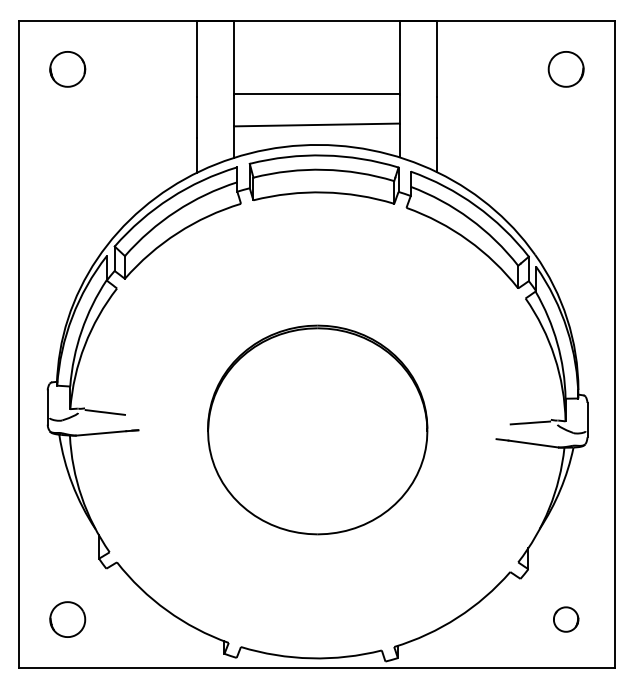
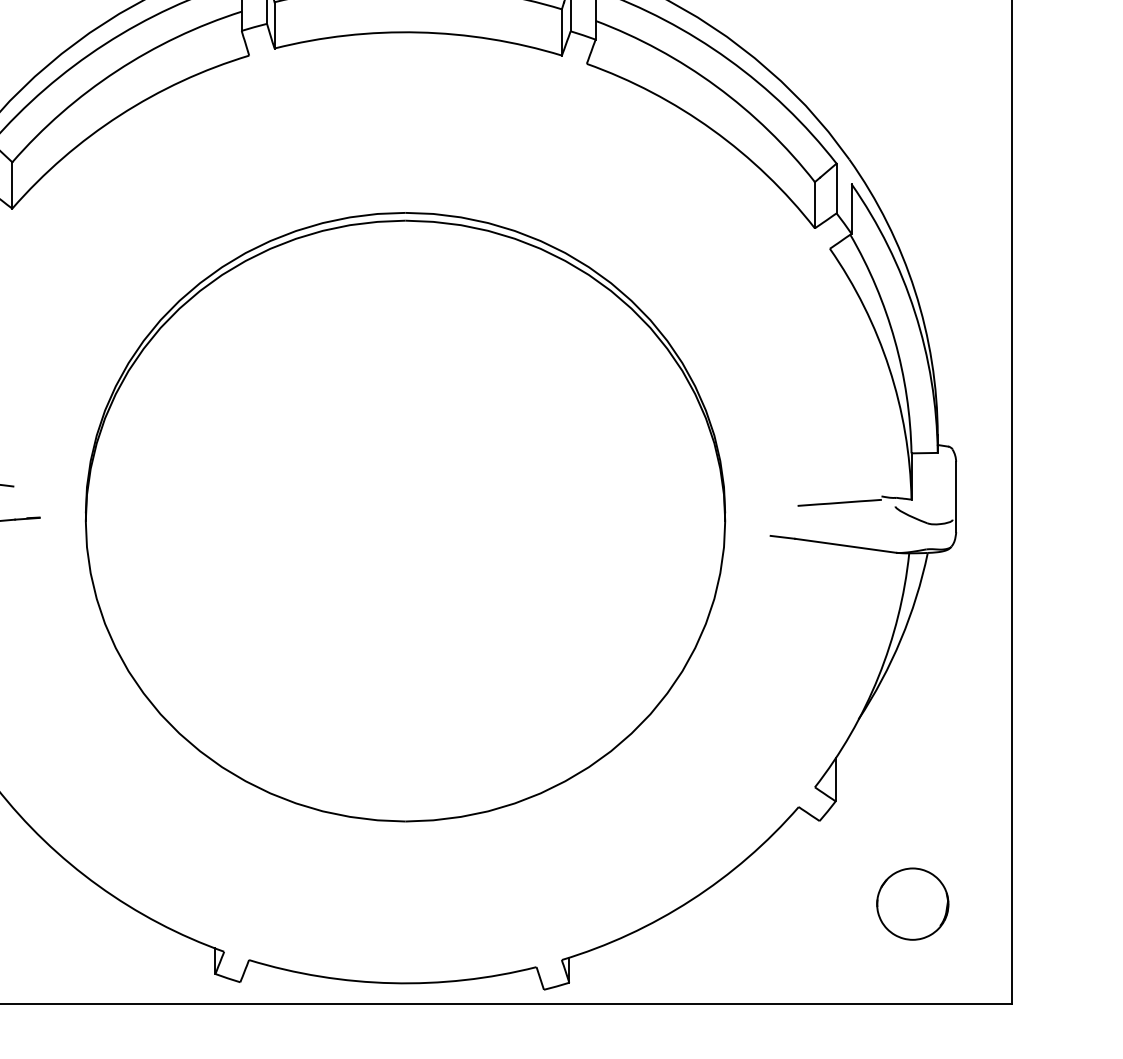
part: (317, 429) -> (405, 516), size x1.43
part: (565, 619) -> (911, 903), size x1.43

